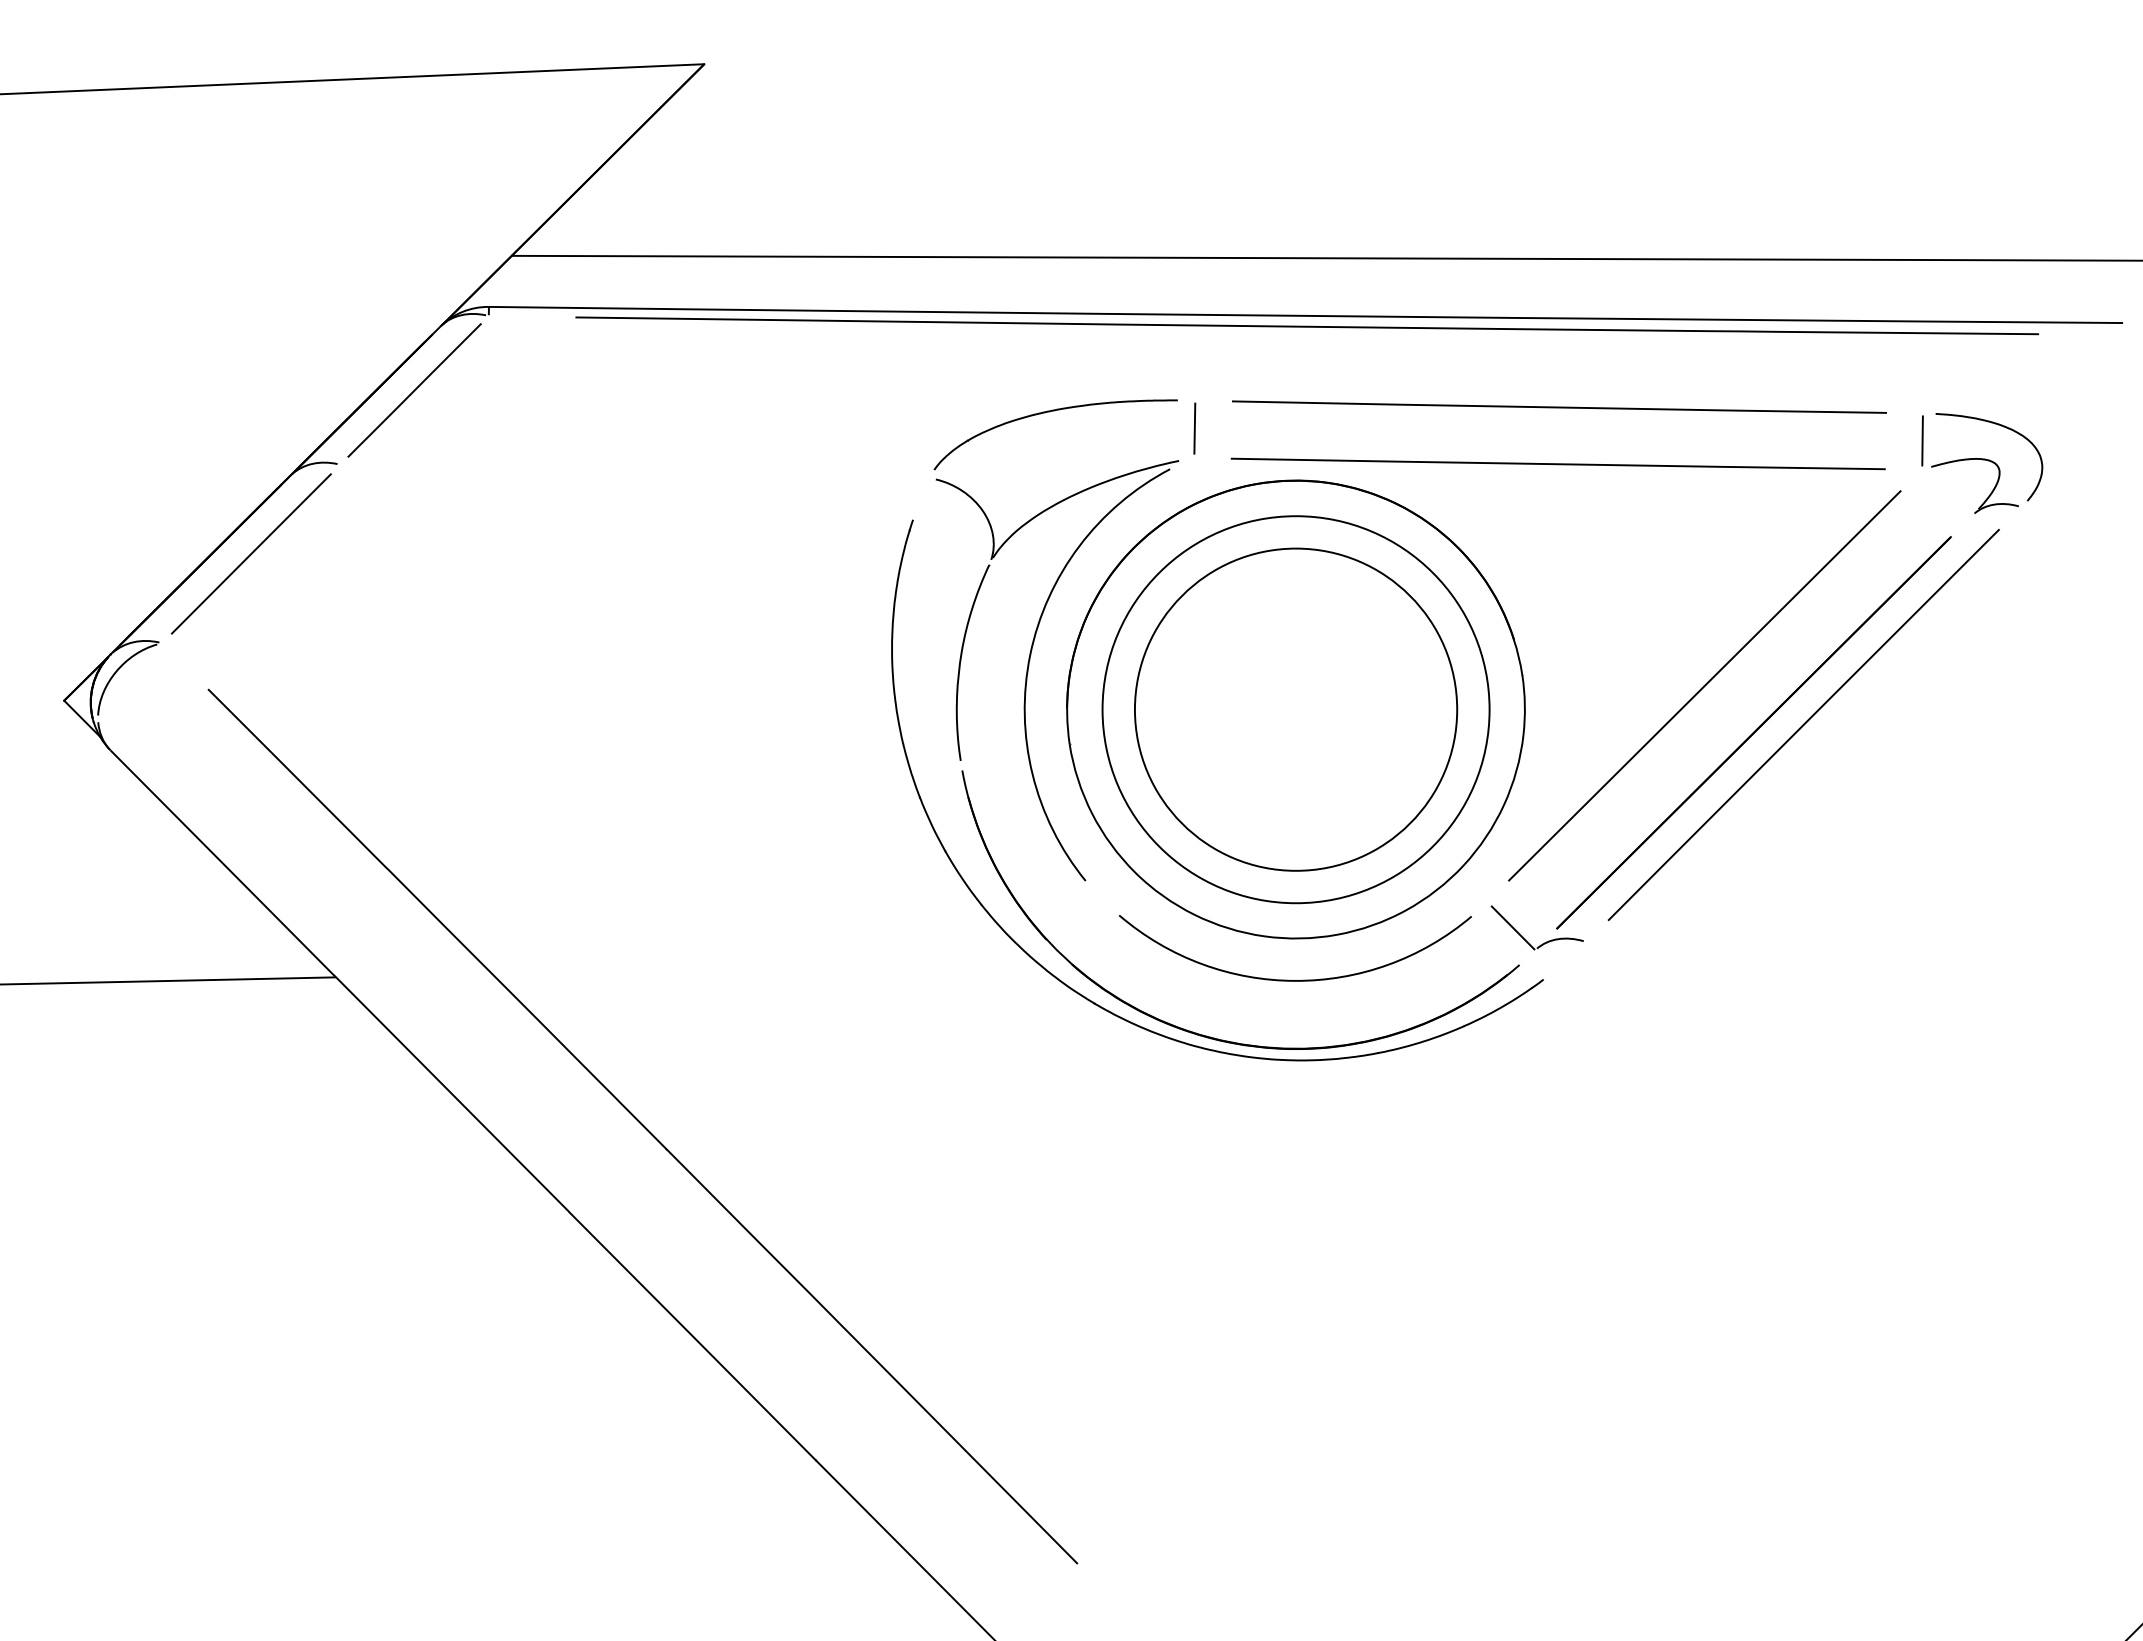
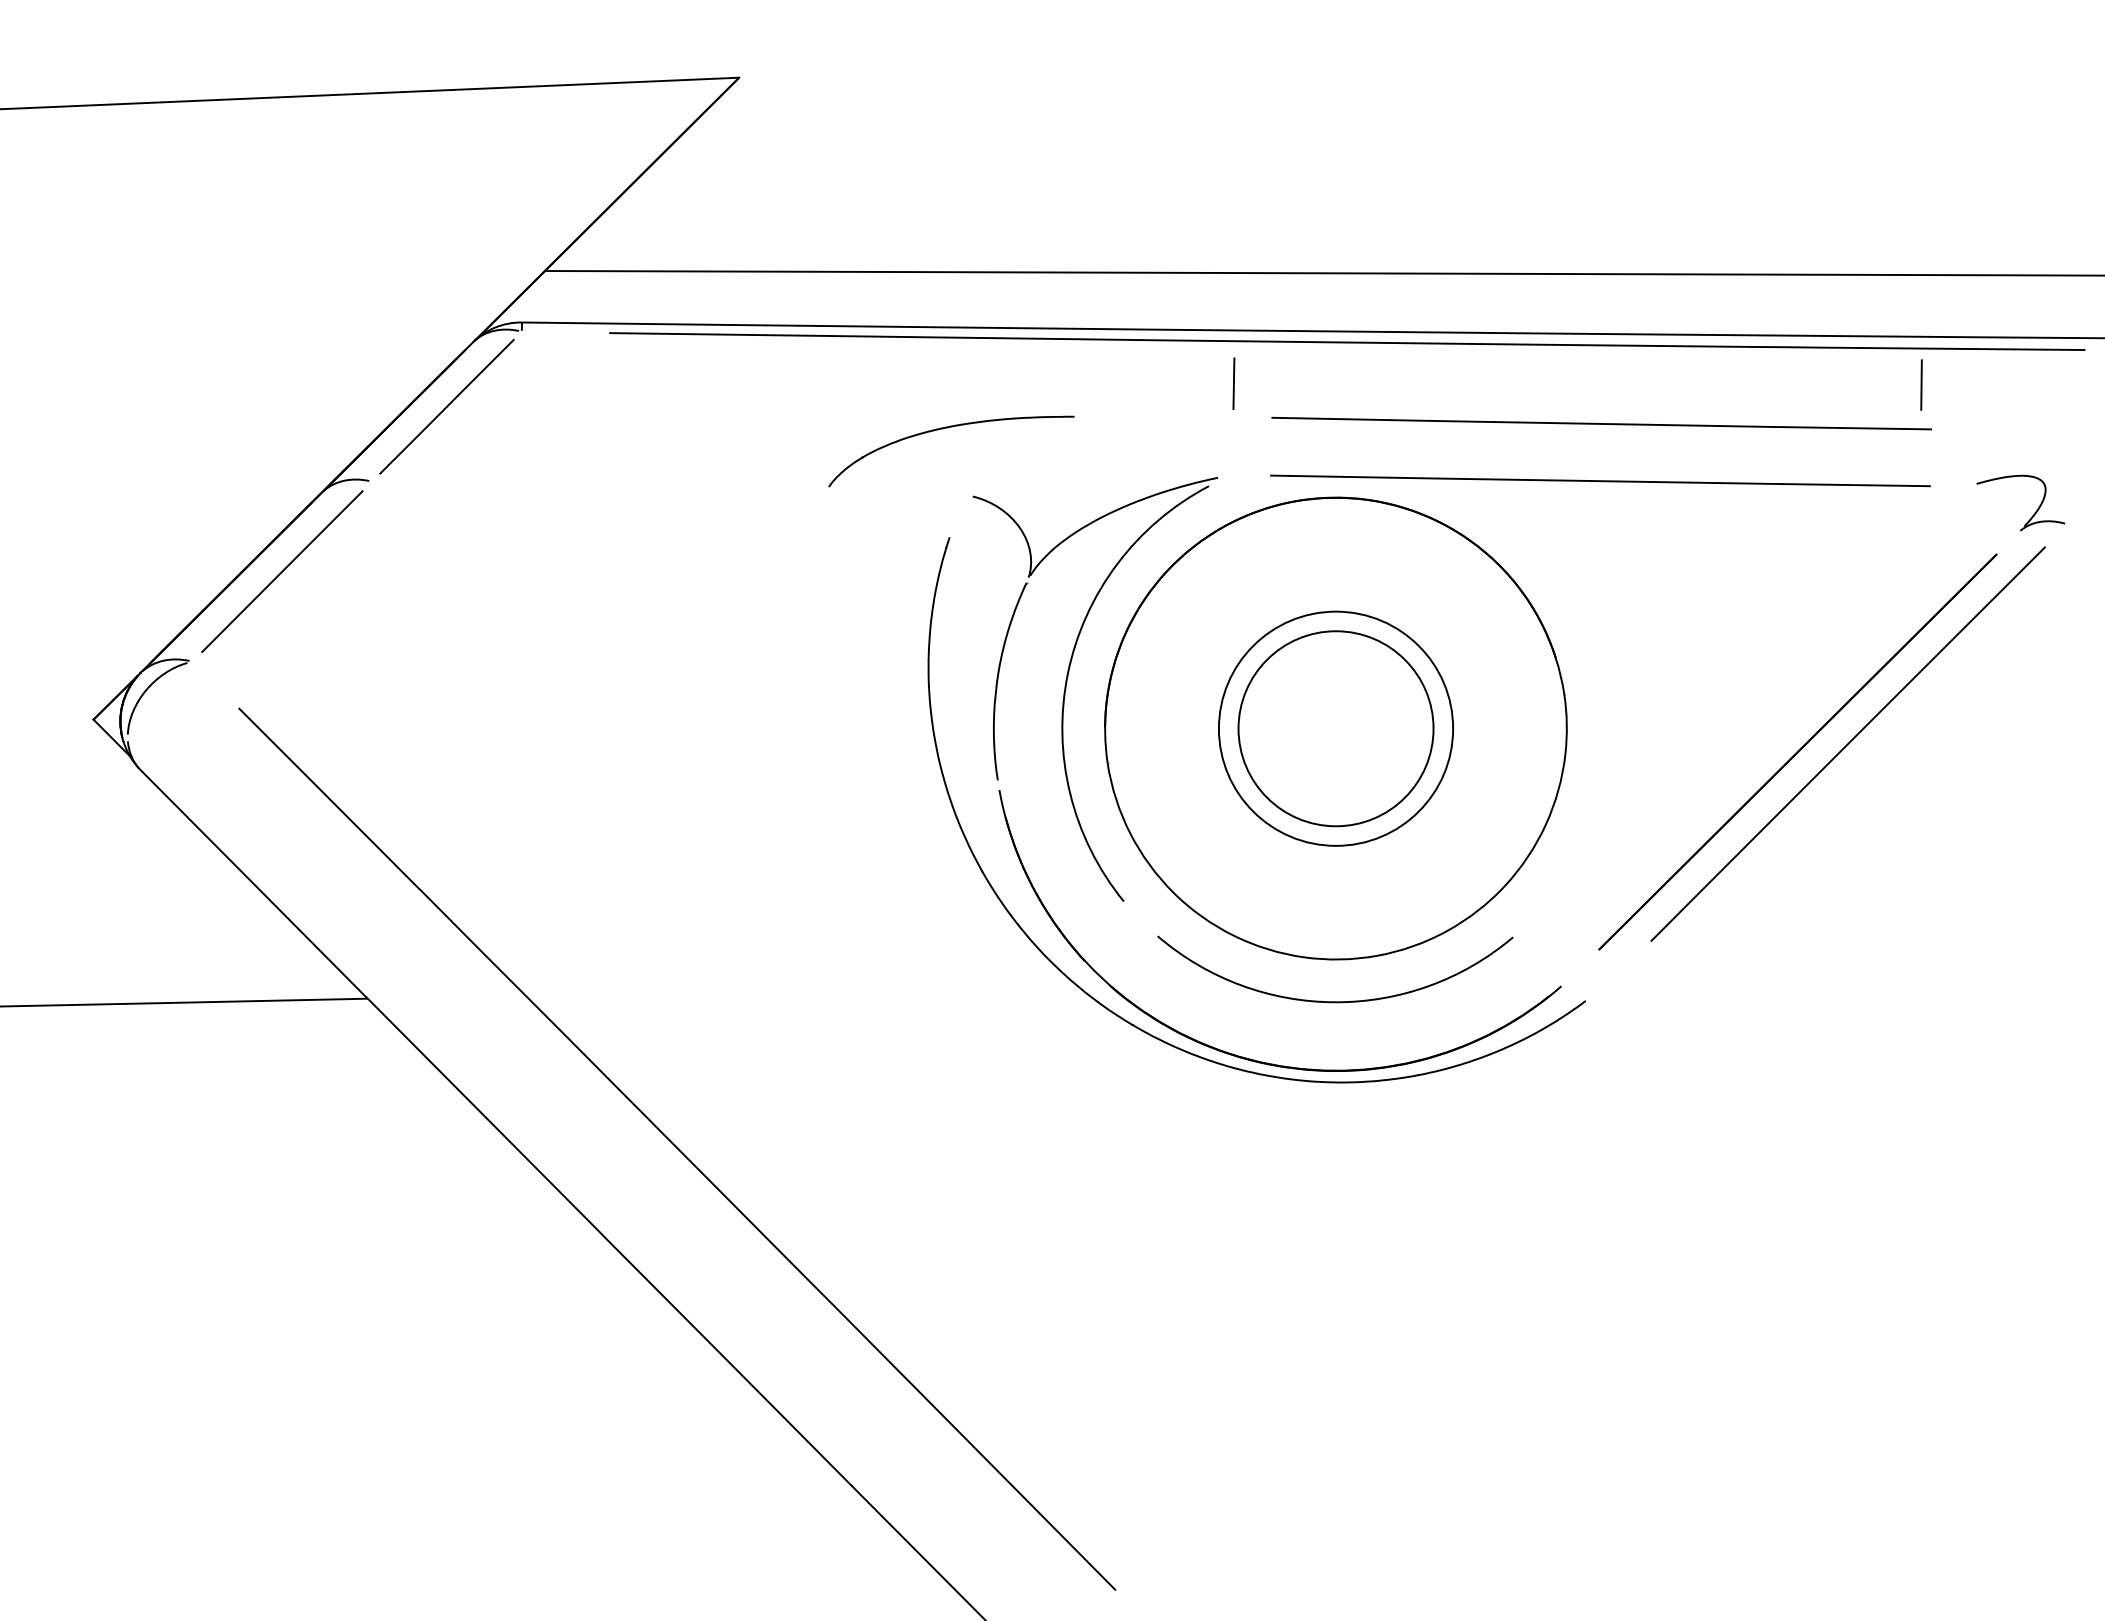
curve: (1050, 412) -> (946, 428), moved
curve: (2003, 427) -> (2049, 444), removed
line: (1194, 428) -> (1233, 383), moved
line: (1922, 440) -> (1921, 384), moved
line: (1704, 685) -> (1747, 704), removed
circle: (1295, 709) -> (1335, 728), size x0.6
circle: (1295, 709) -> (1335, 728), size x0.6
part: (1524, 938) -> (1566, 959), removed

